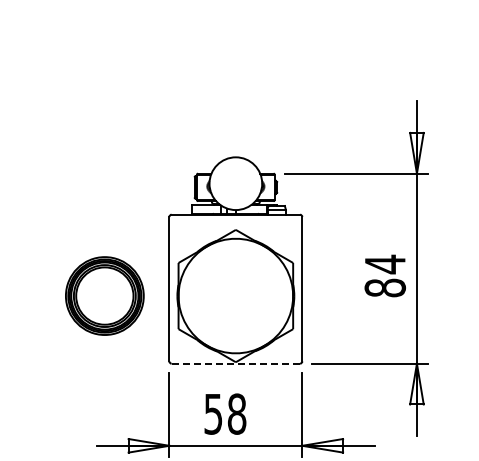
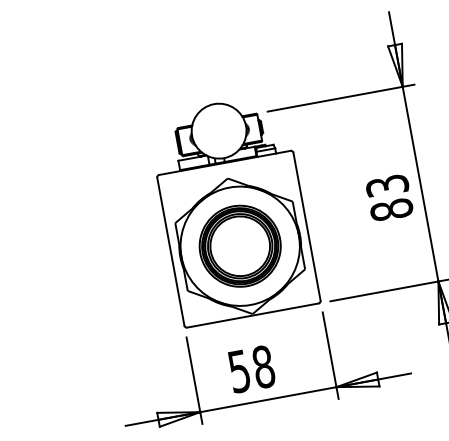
text: (385, 264) -> (387, 185), 84 -> 83
part: (104, 295) -> (239, 245), moved
line: (235, 363) -> (252, 315), dashed -> solid

